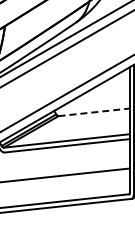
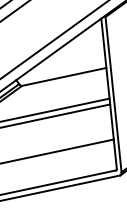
line: (94, 112) -> (64, 77), dashed -> solid

